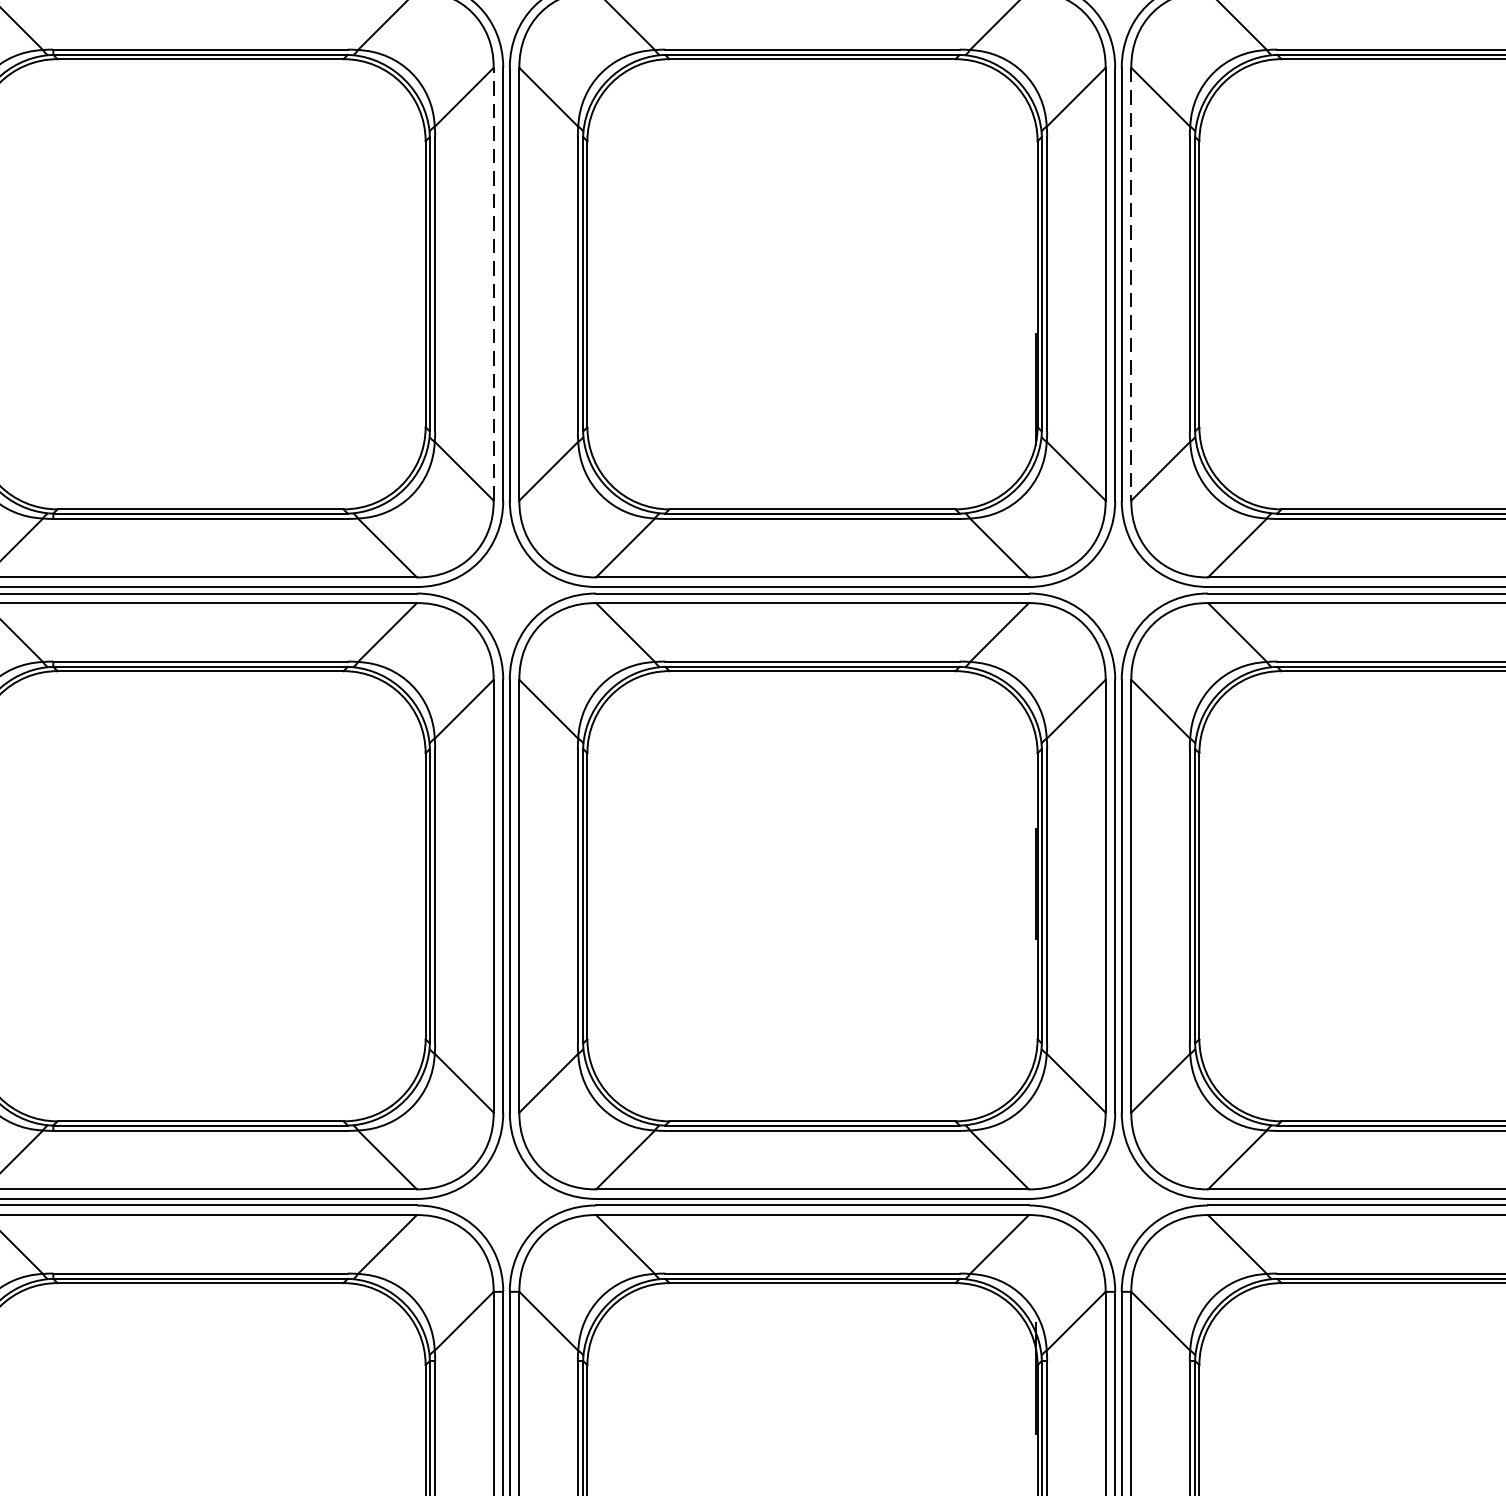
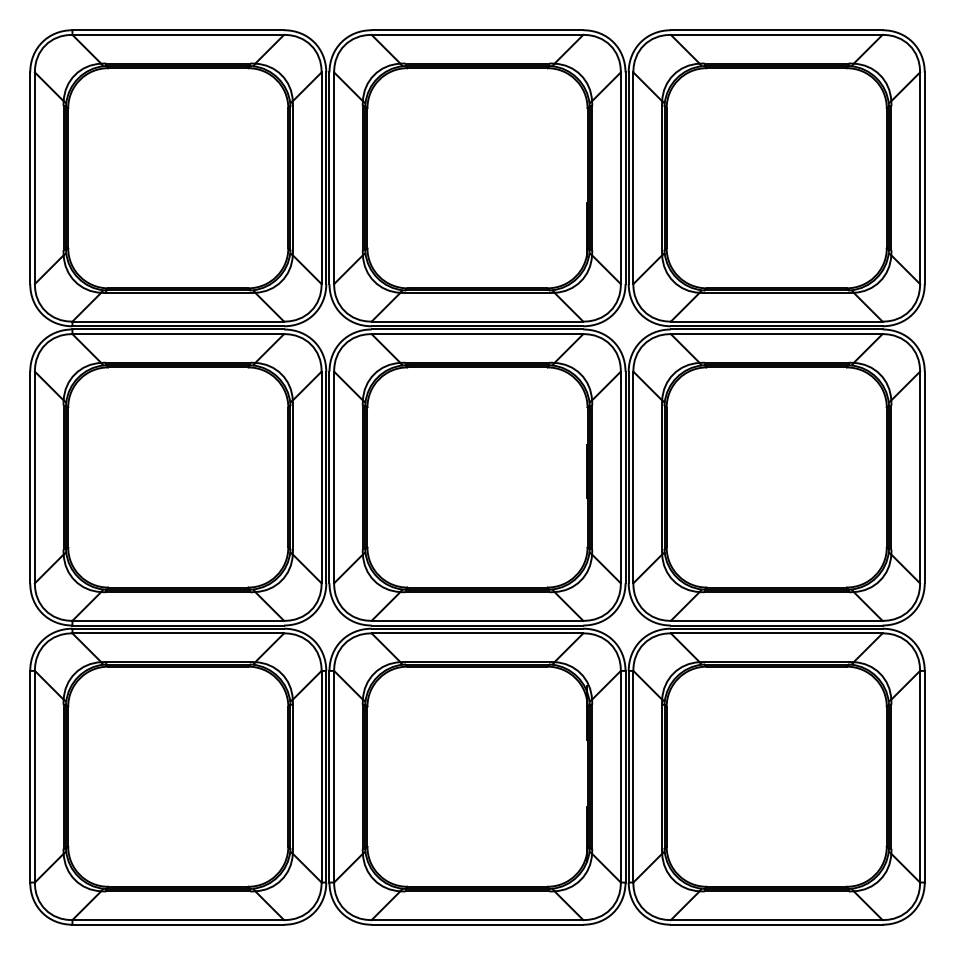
line: (493, 284) -> (321, 178), dashed -> solid
line: (1131, 284) -> (633, 178), dashed -> solid

